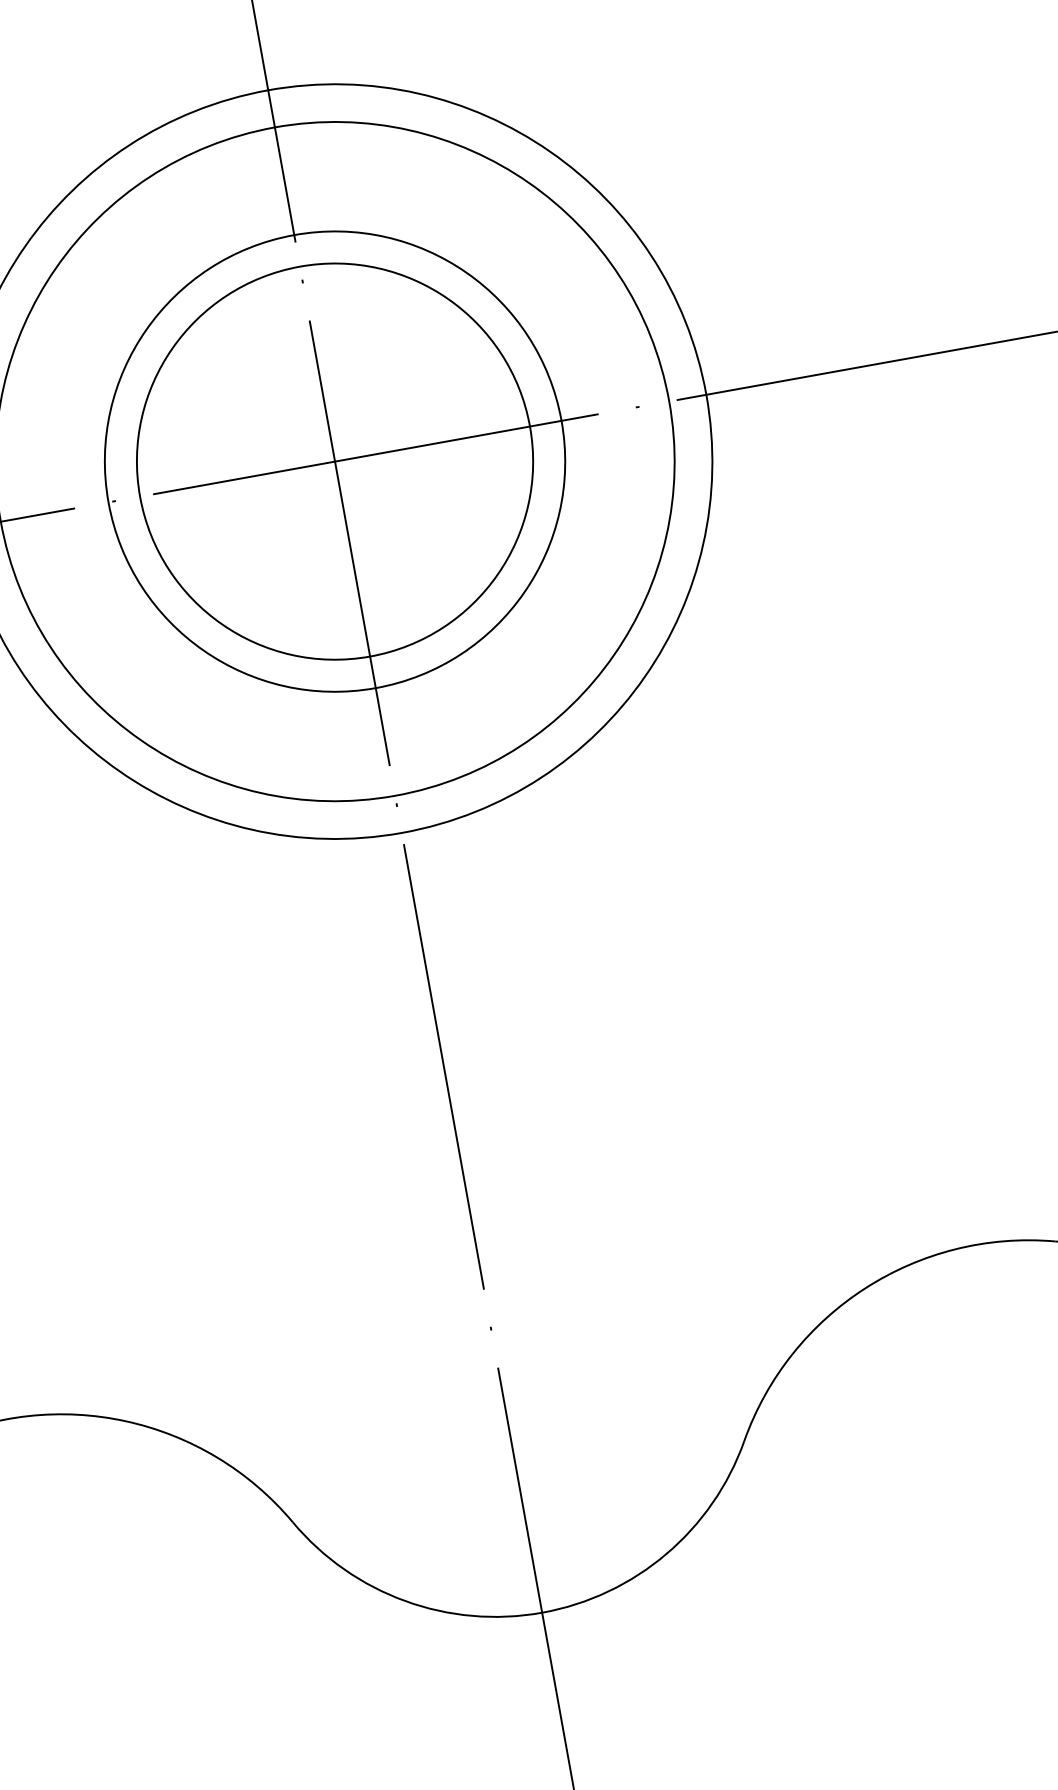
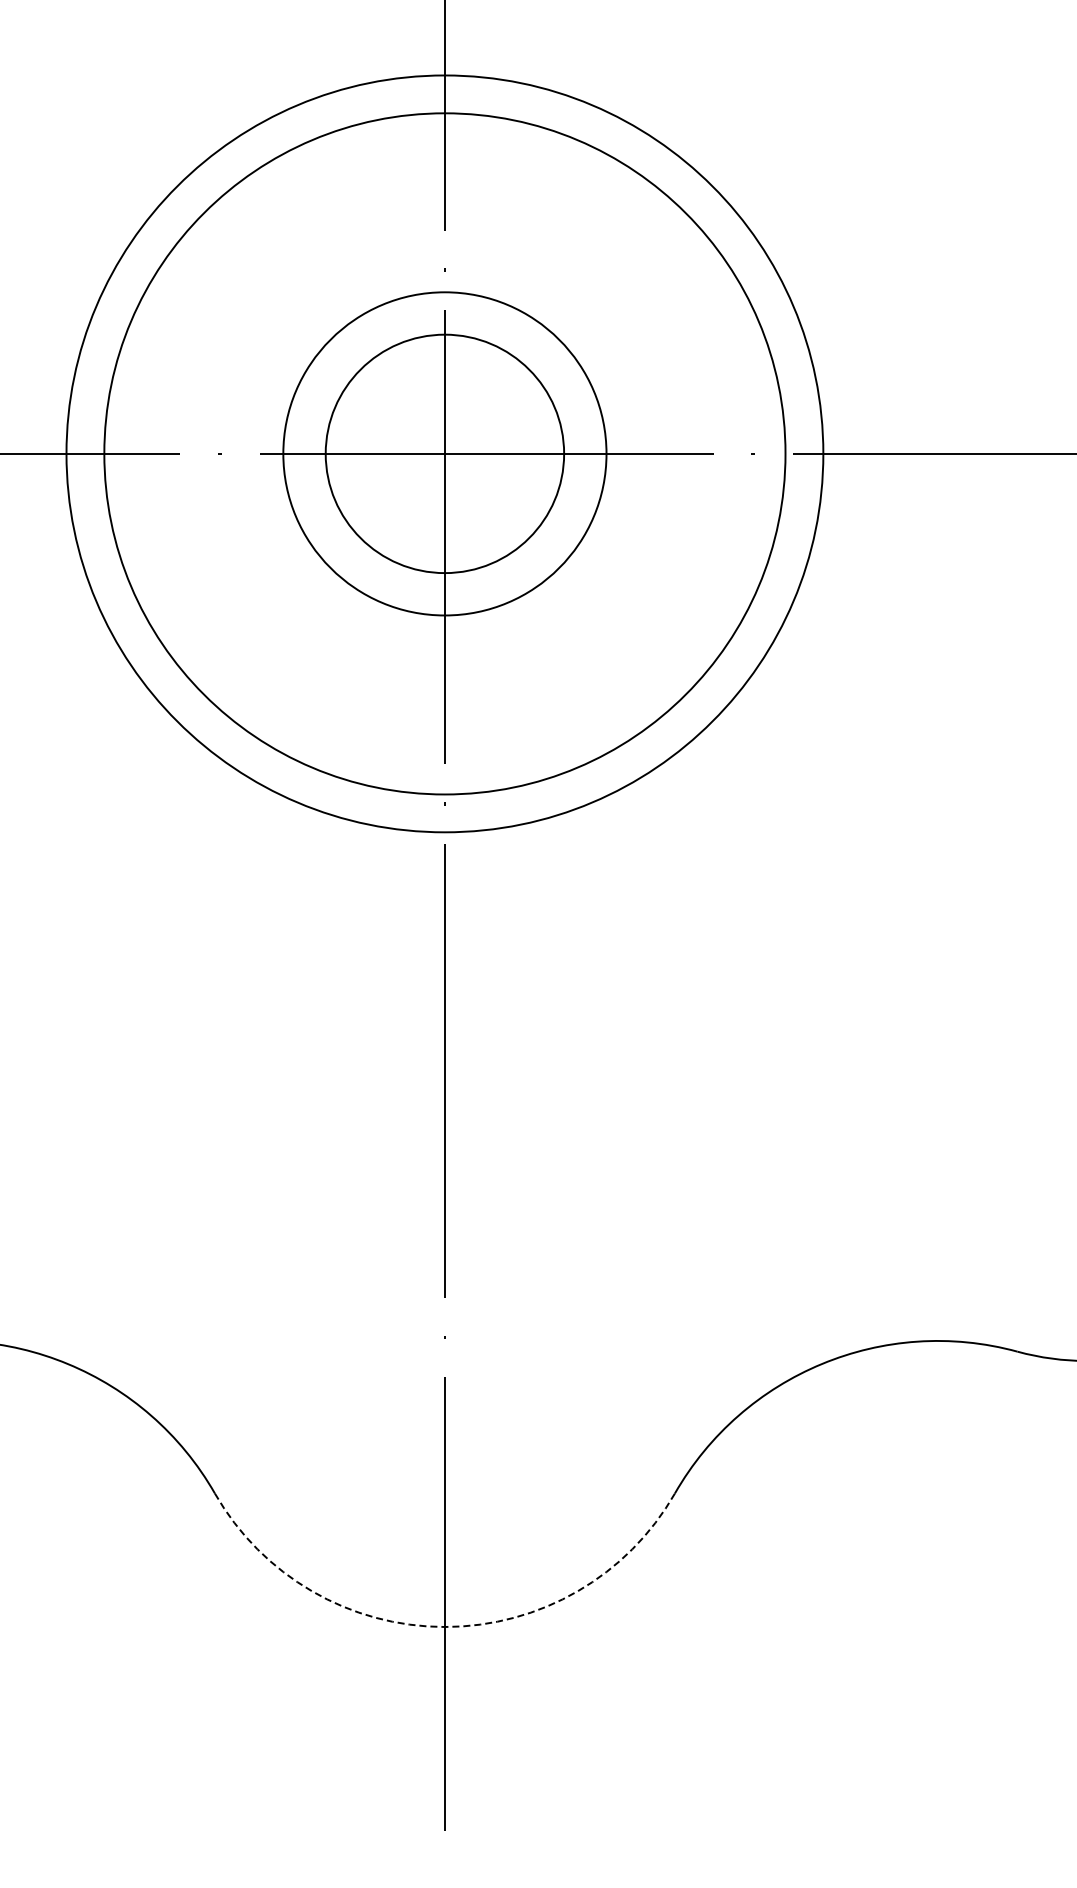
circle: (334, 461) -> (444, 453), size x0.6
circle: (334, 461) -> (444, 453), size x0.7
arc: (541, 1613) -> (444, 1627), solid -> dashed

